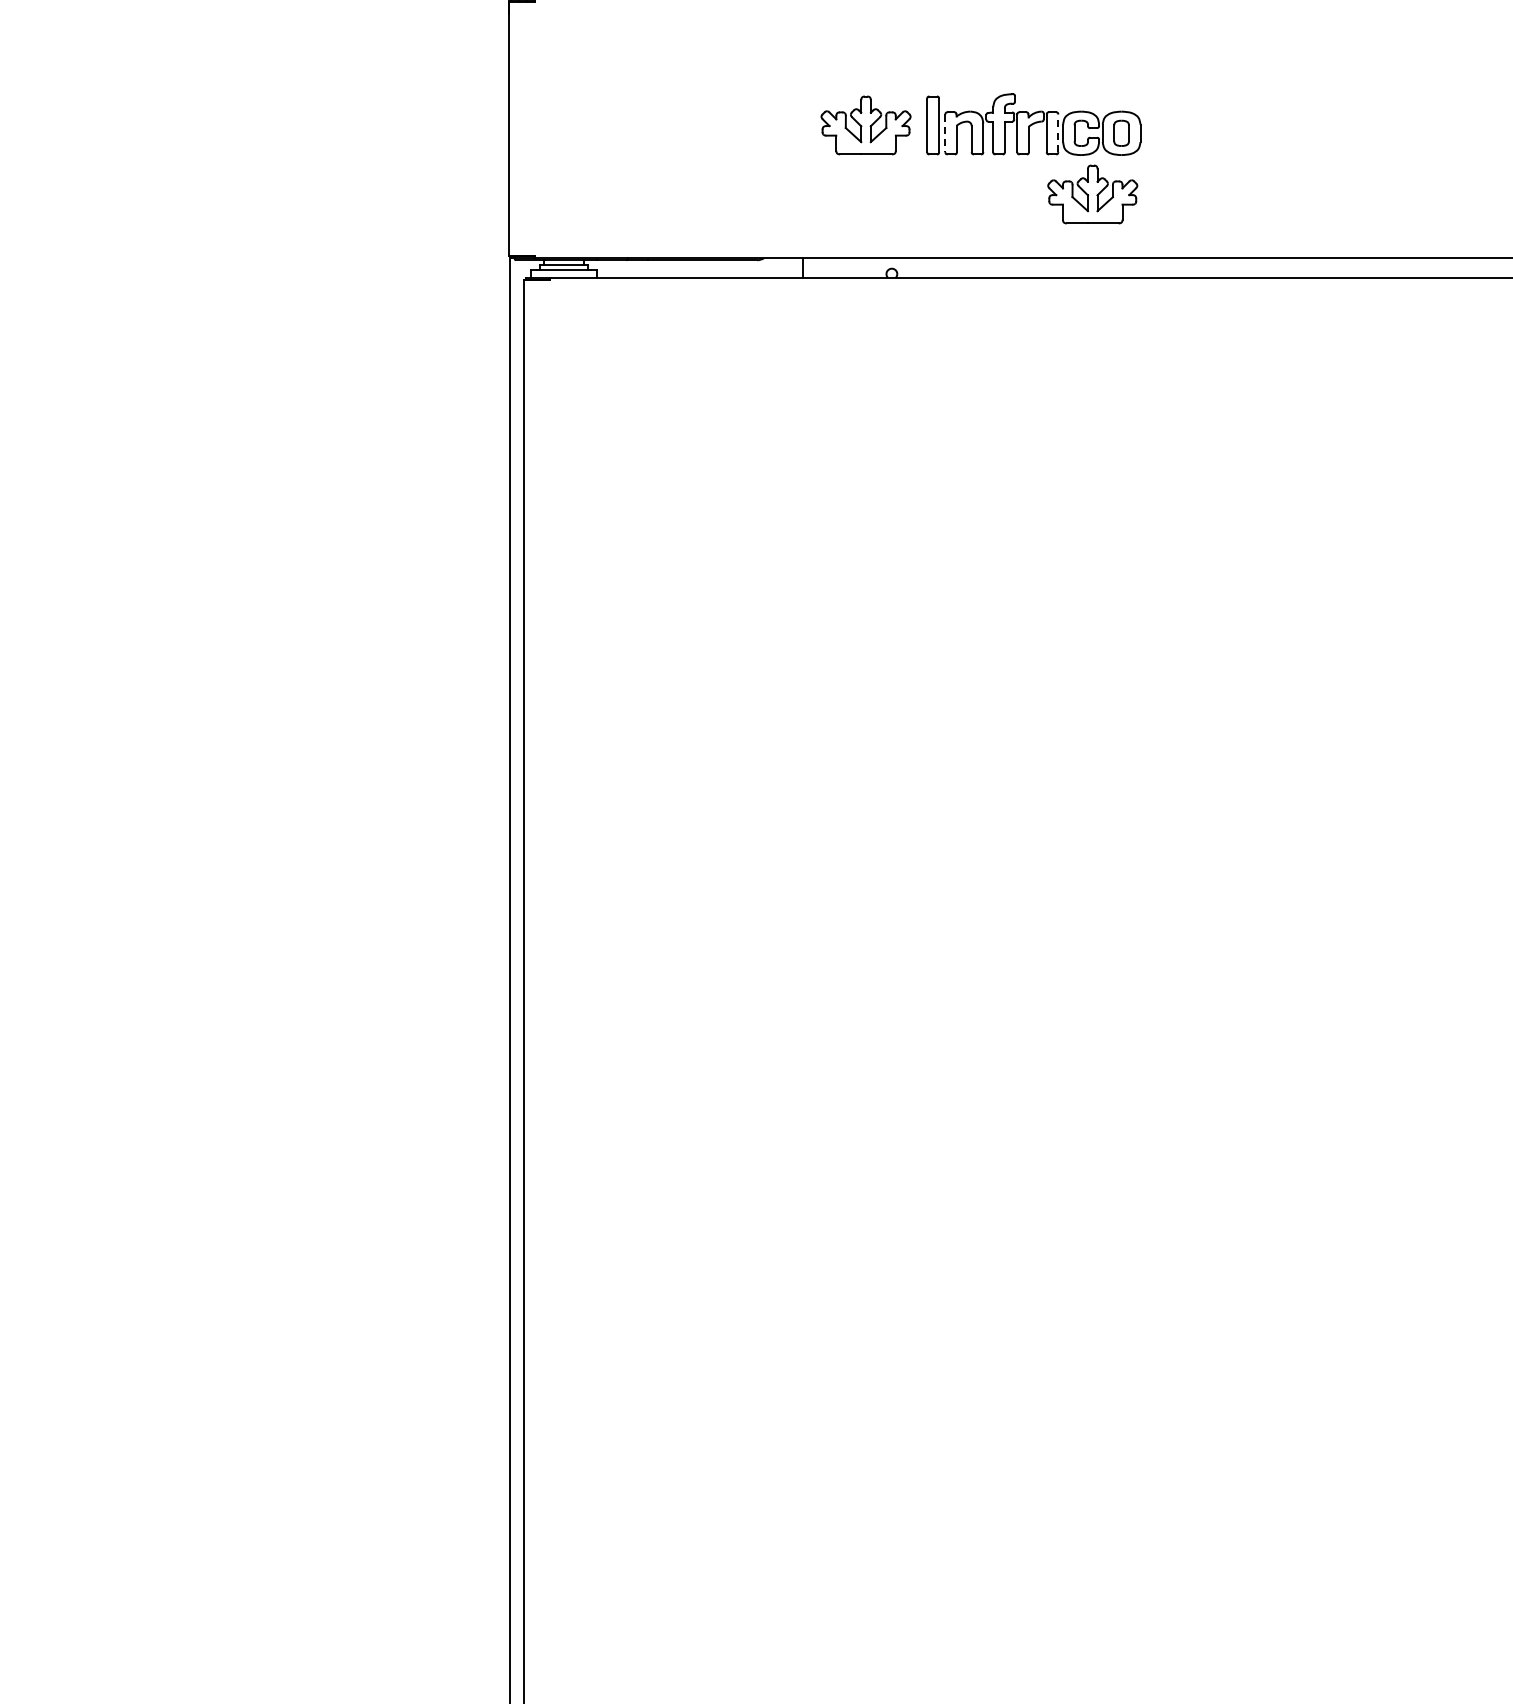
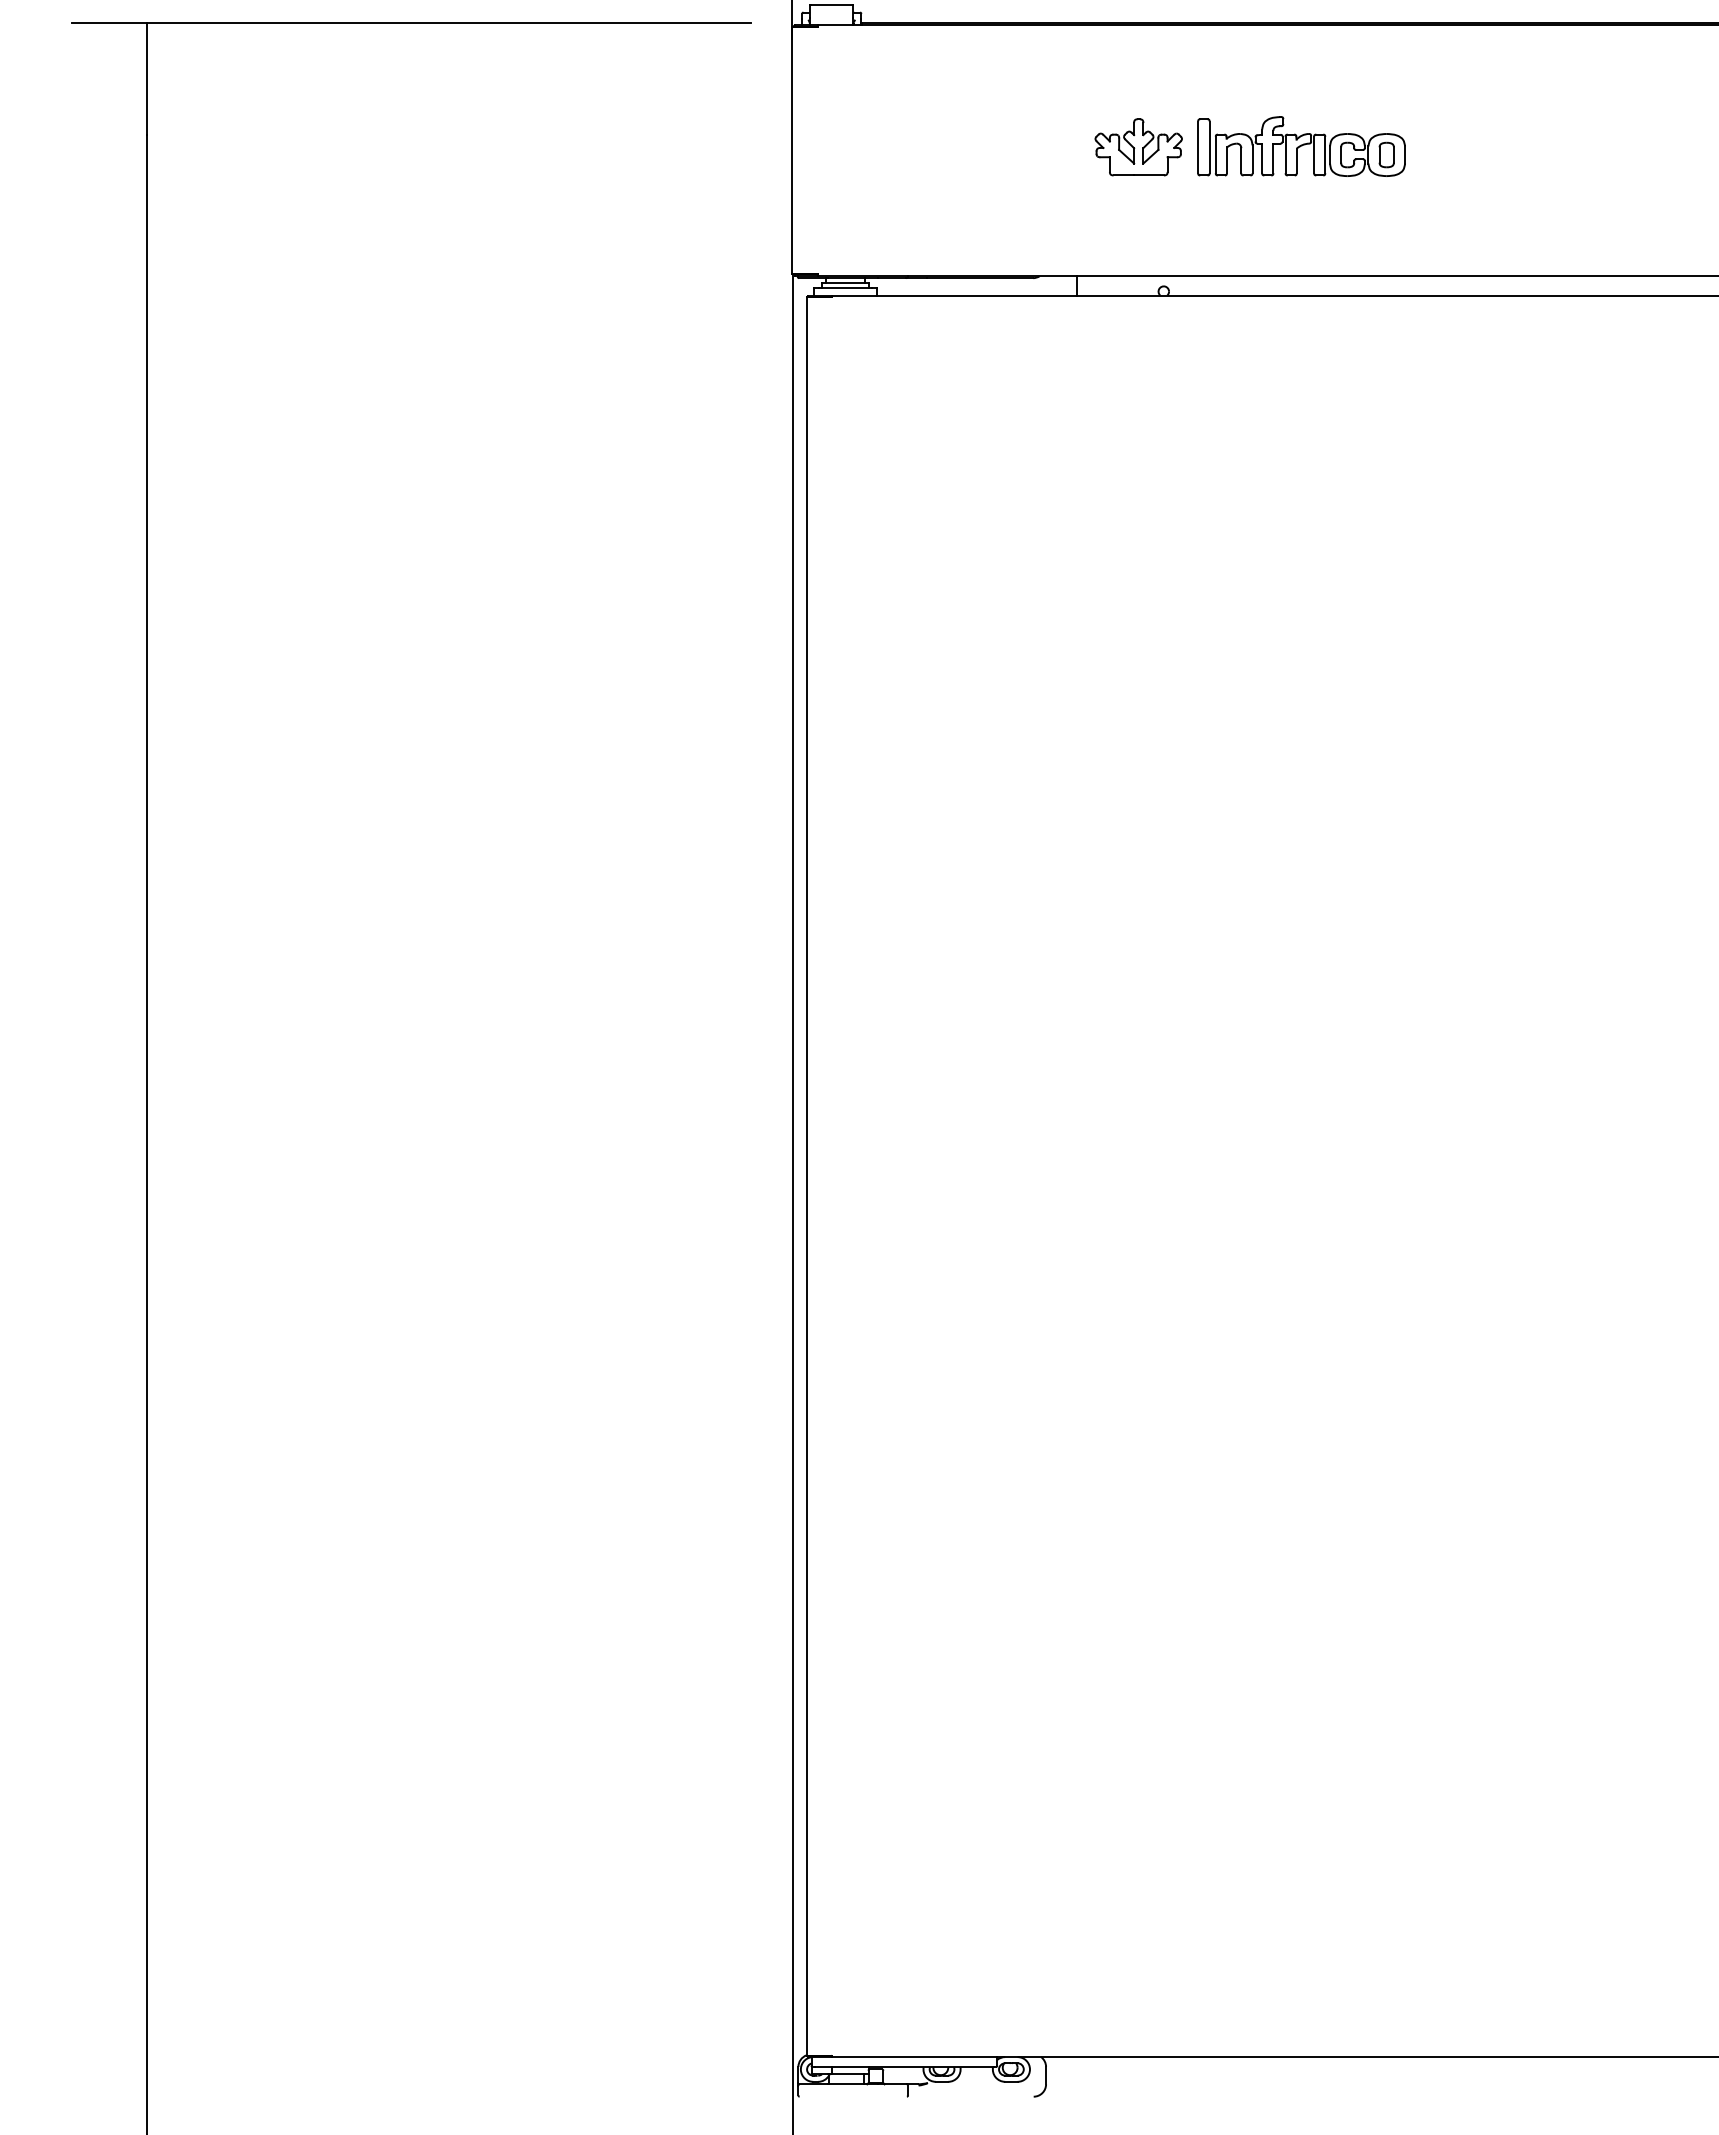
line: (1058, 132) -> (1325, 154), dashed -> solid
line: (945, 133) -> (1215, 155), dashed -> solid
part: (1092, 194) -> (1358, 214), removed

